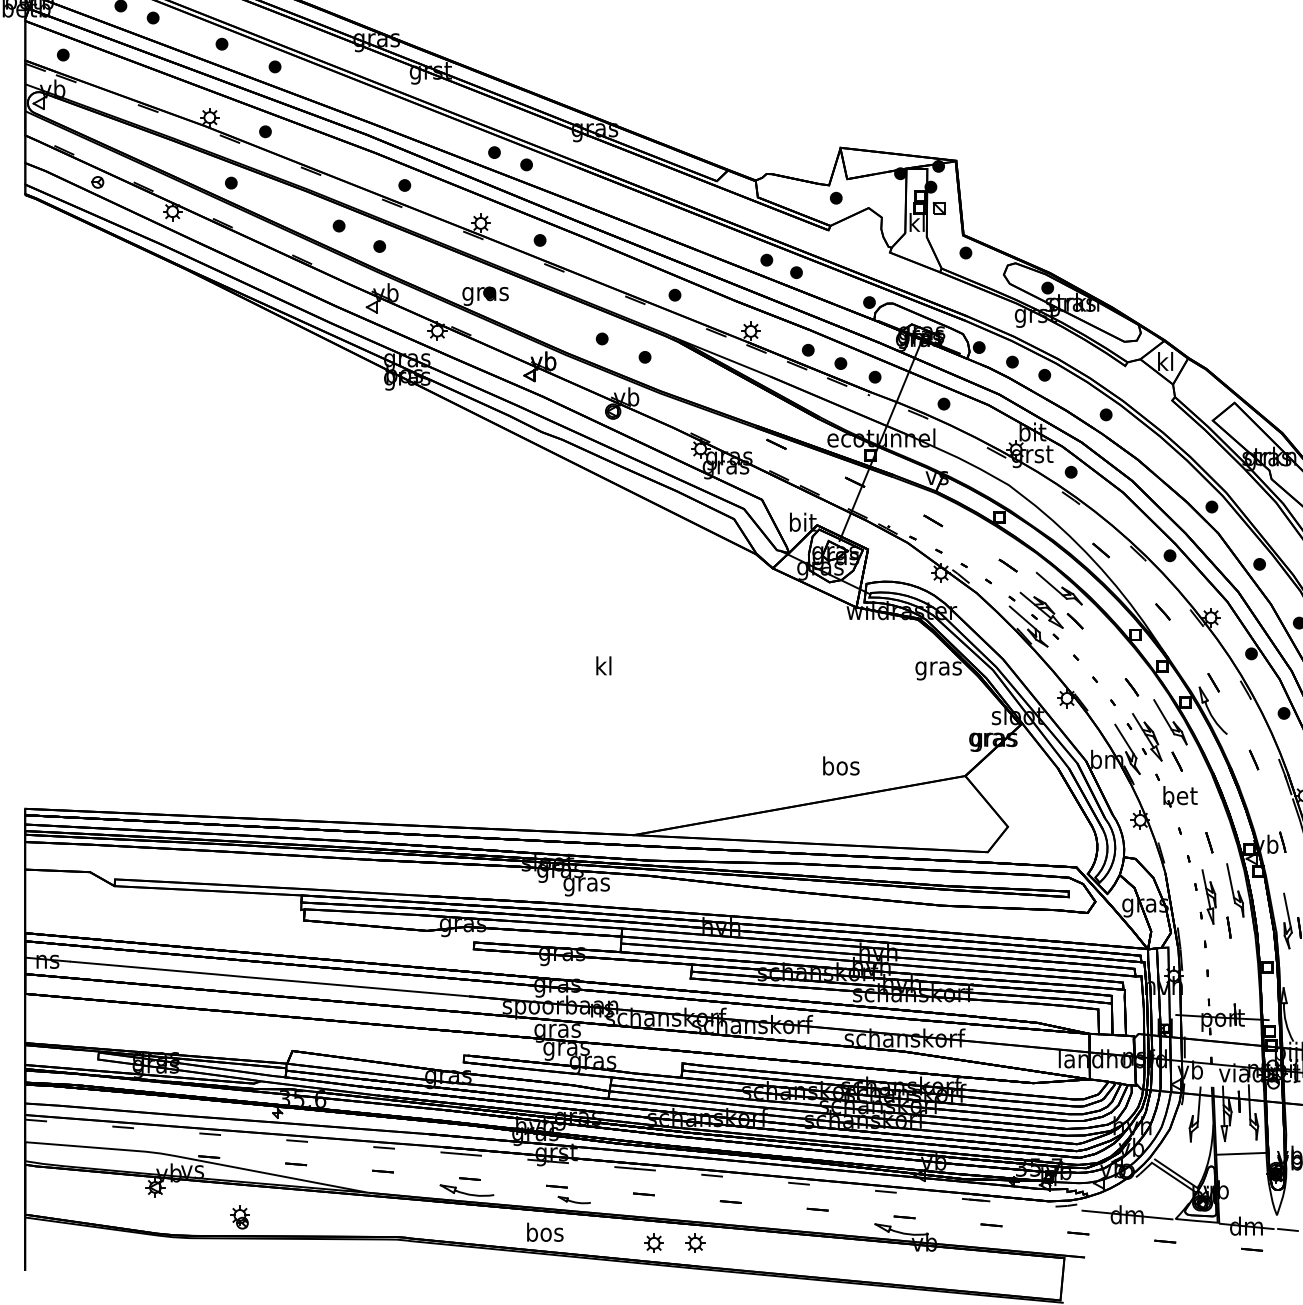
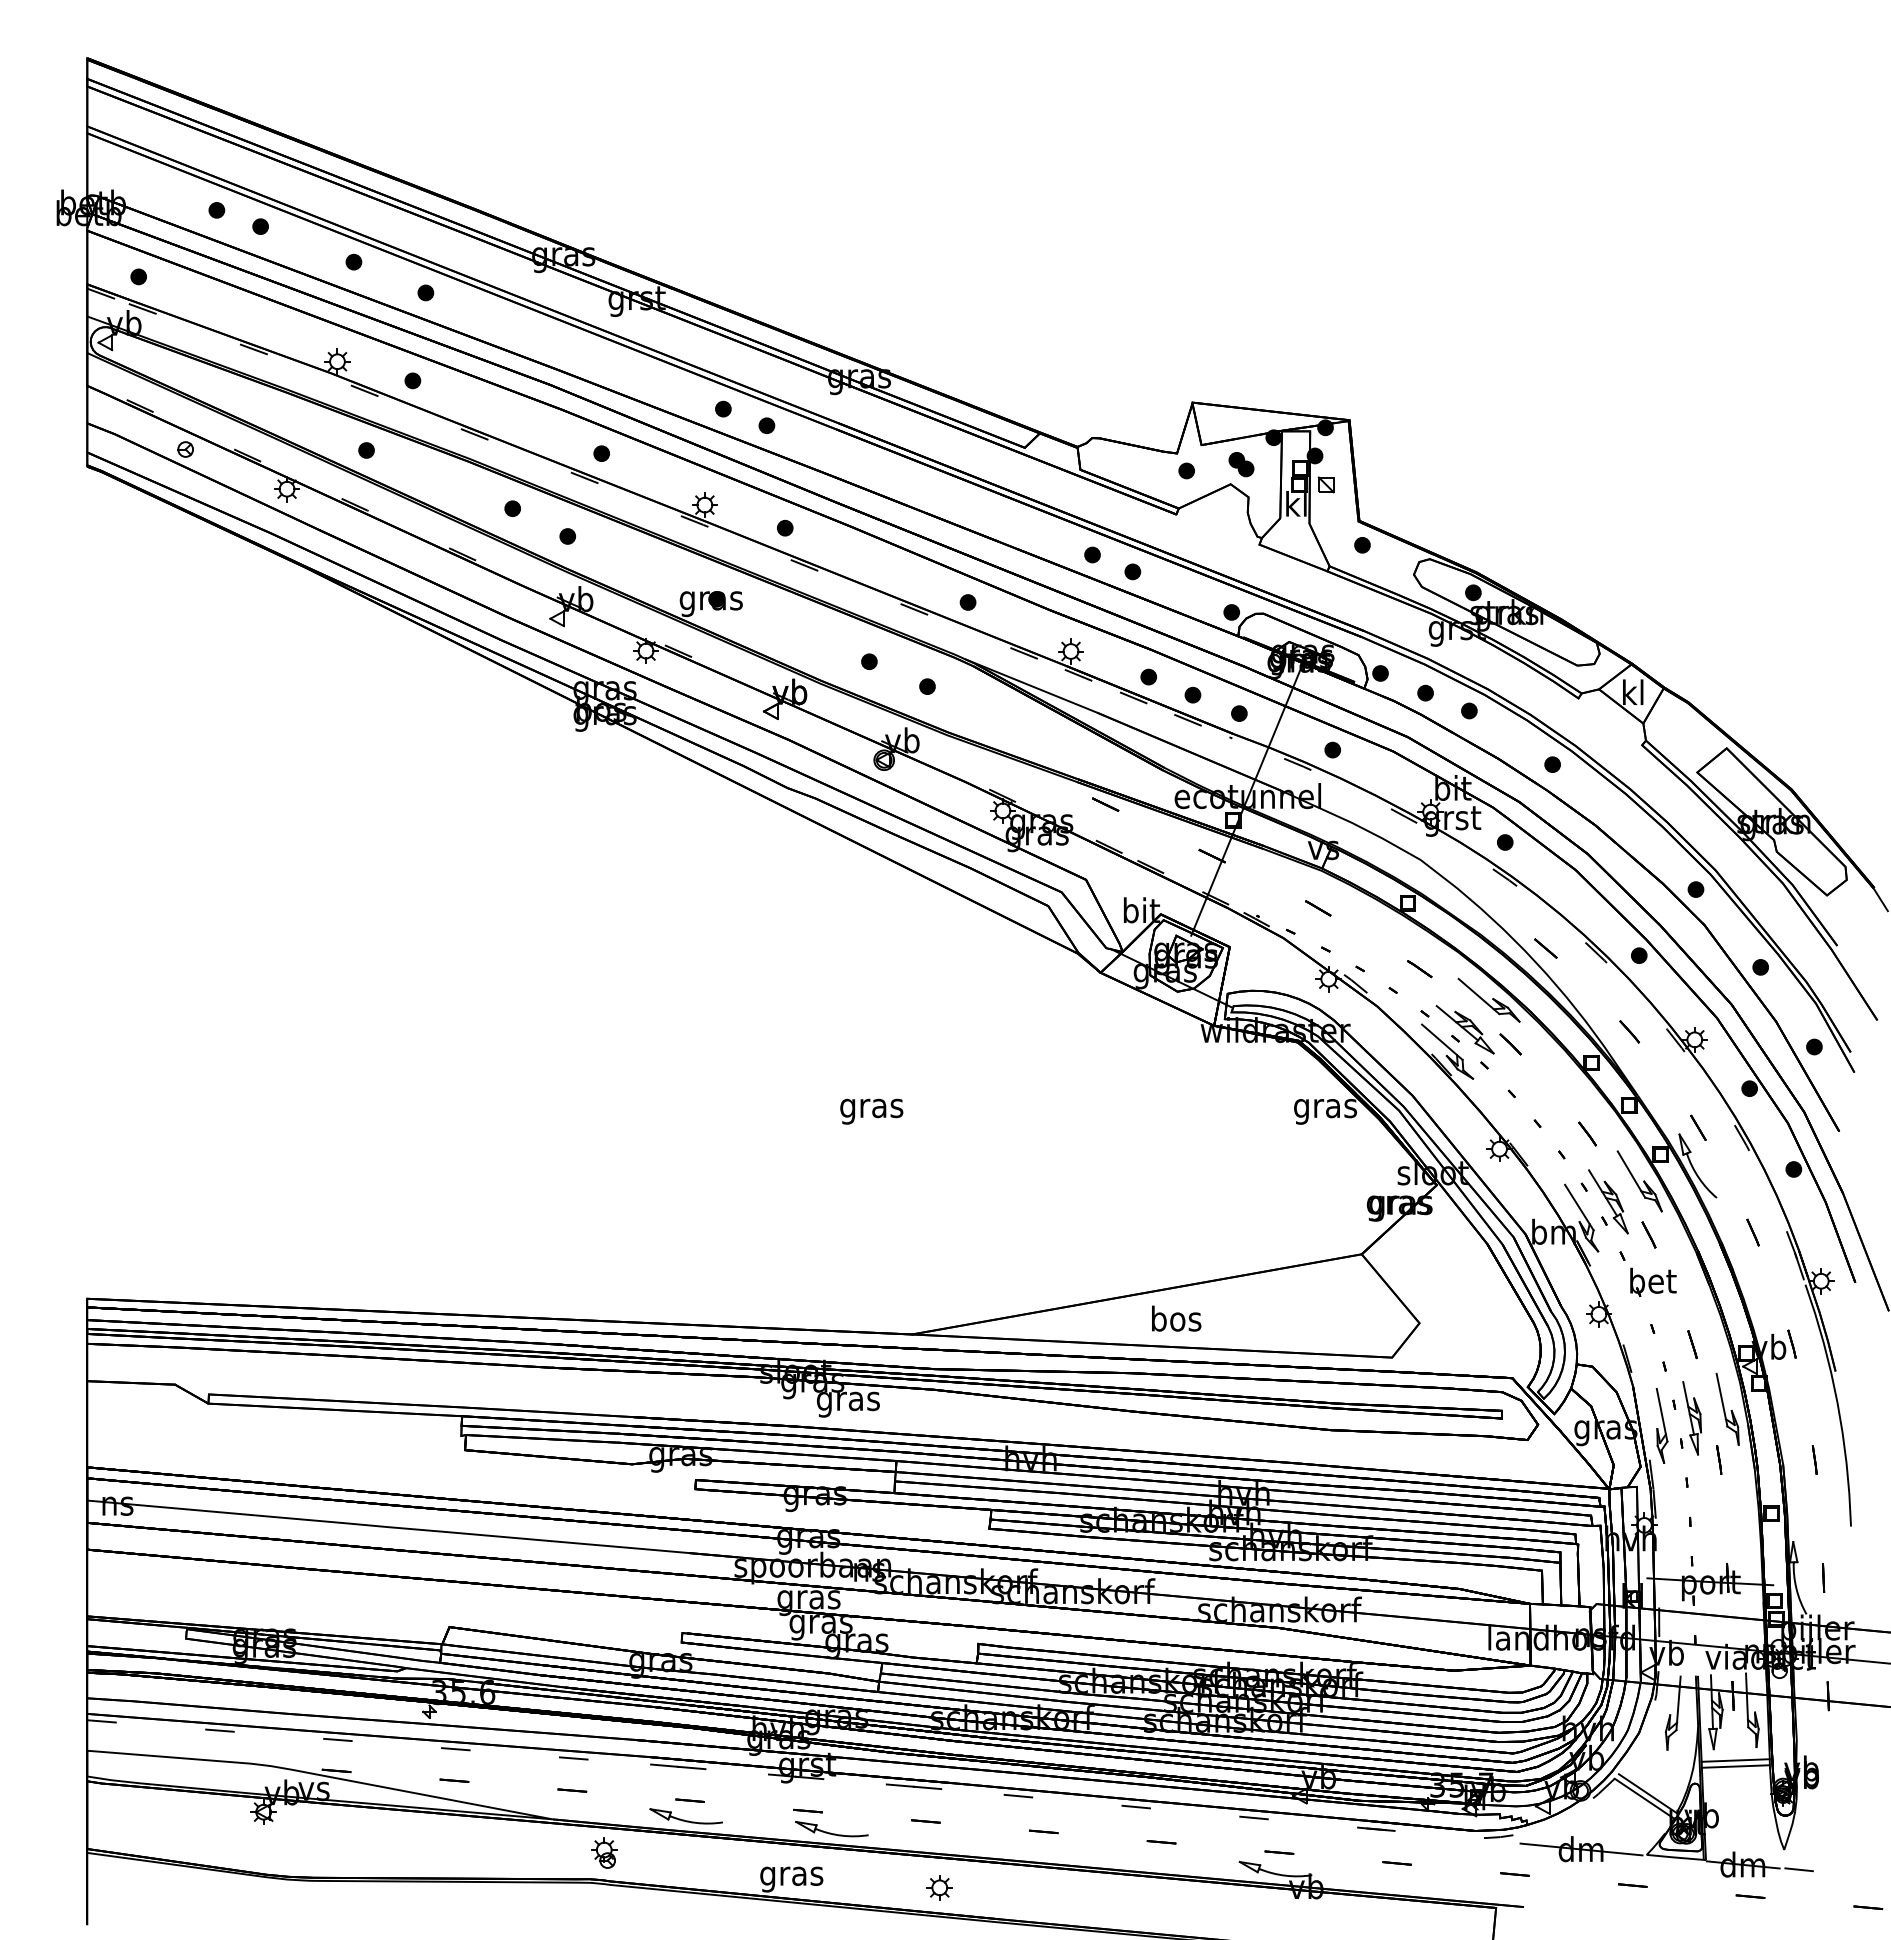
part: (876, 193) -> (1241, 464), added
text: (603, 668) -> (871, 1108), kl -> gras
text: (841, 765) -> (1176, 1318), moved
part: (1287, 920) -> (1661, 1425), moved
line: (1241, 1149) -> (1735, 1760), added
part: (574, 1200) -> (831, 1829), size x1.67
part: (240, 1217) -> (604, 1852), moved
text: (544, 1234) -> (791, 1876), bos -> gras
part: (695, 1243) -> (995, 1887), removed

